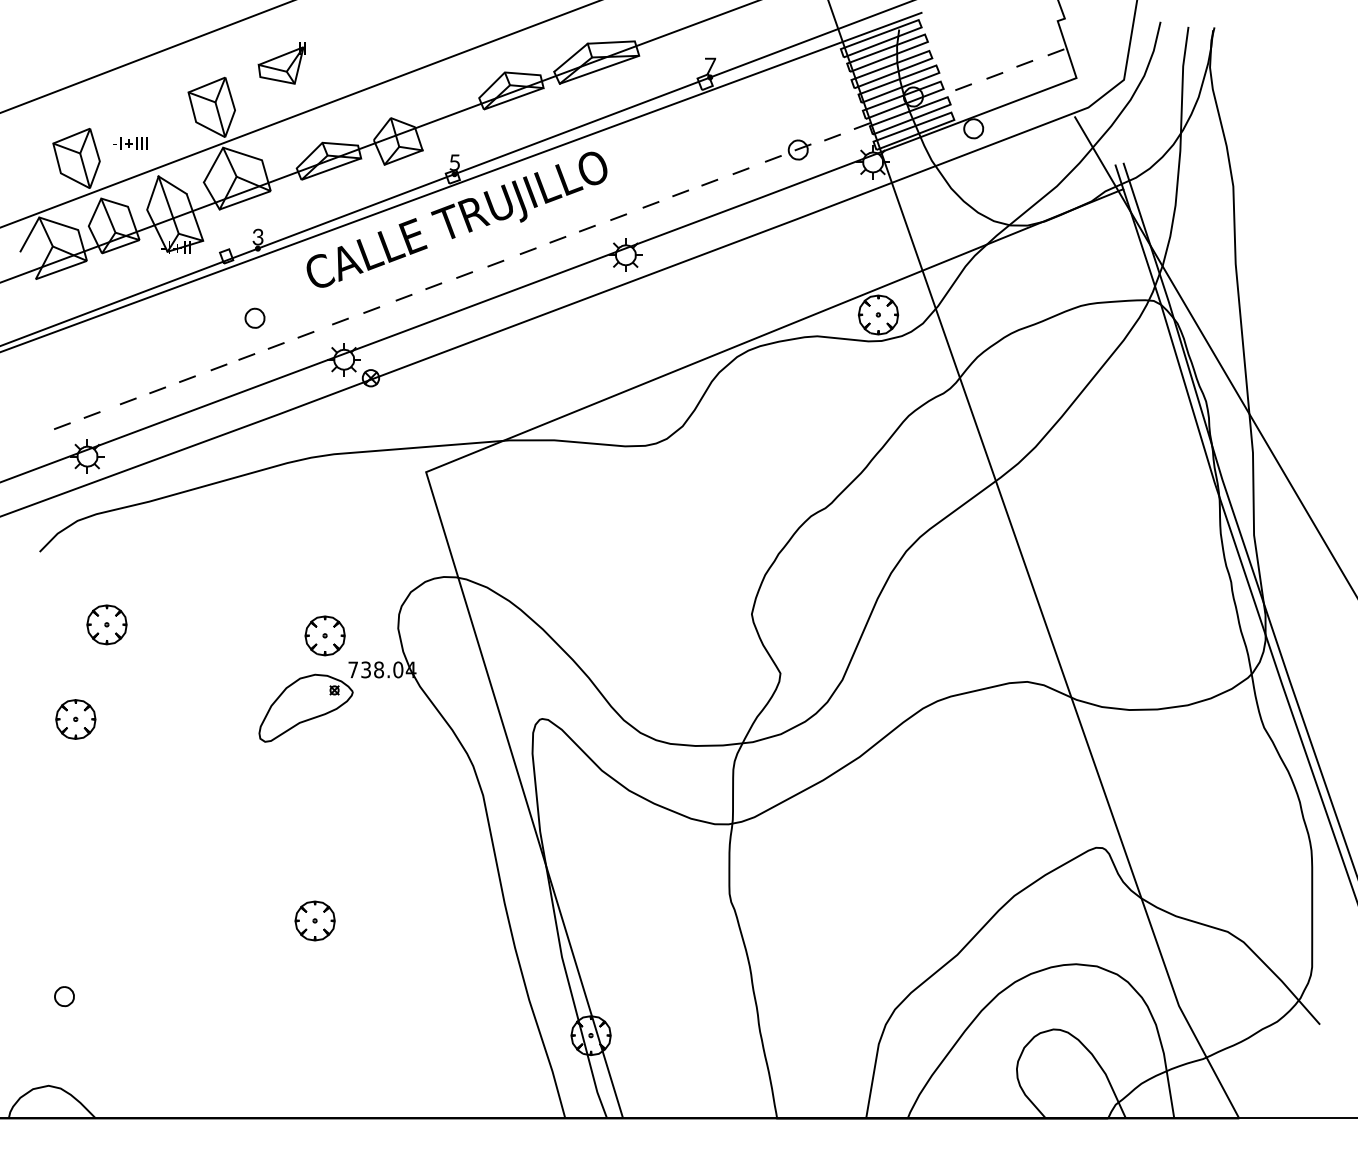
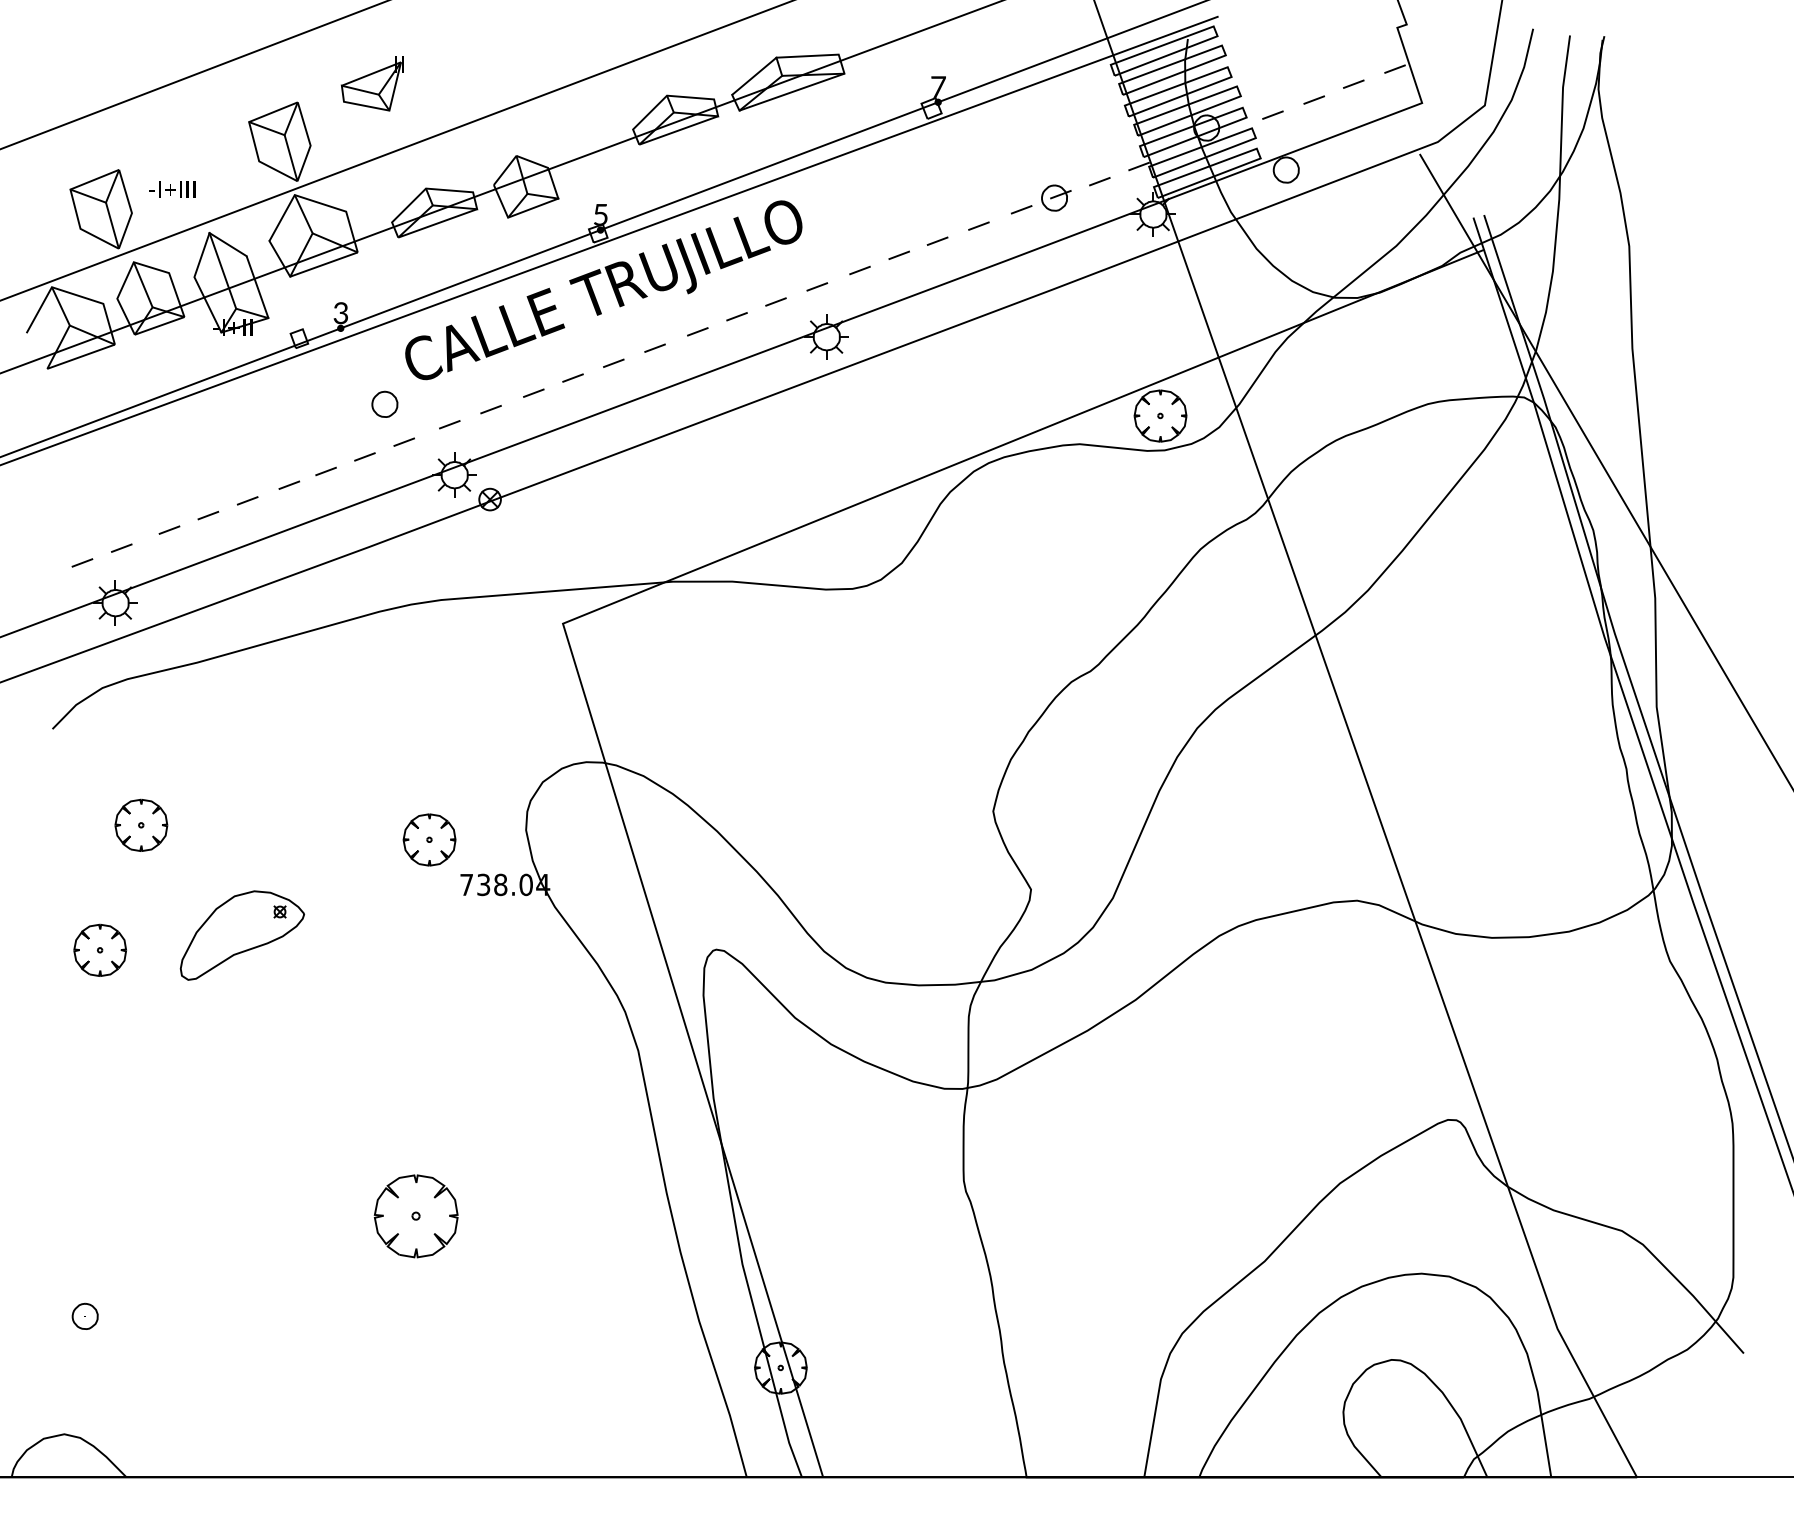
part: (254, 317) -> (384, 403), moved
part: (306, 708) -> (242, 935), moved
part: (315, 920) -> (416, 1216), size x1.6

